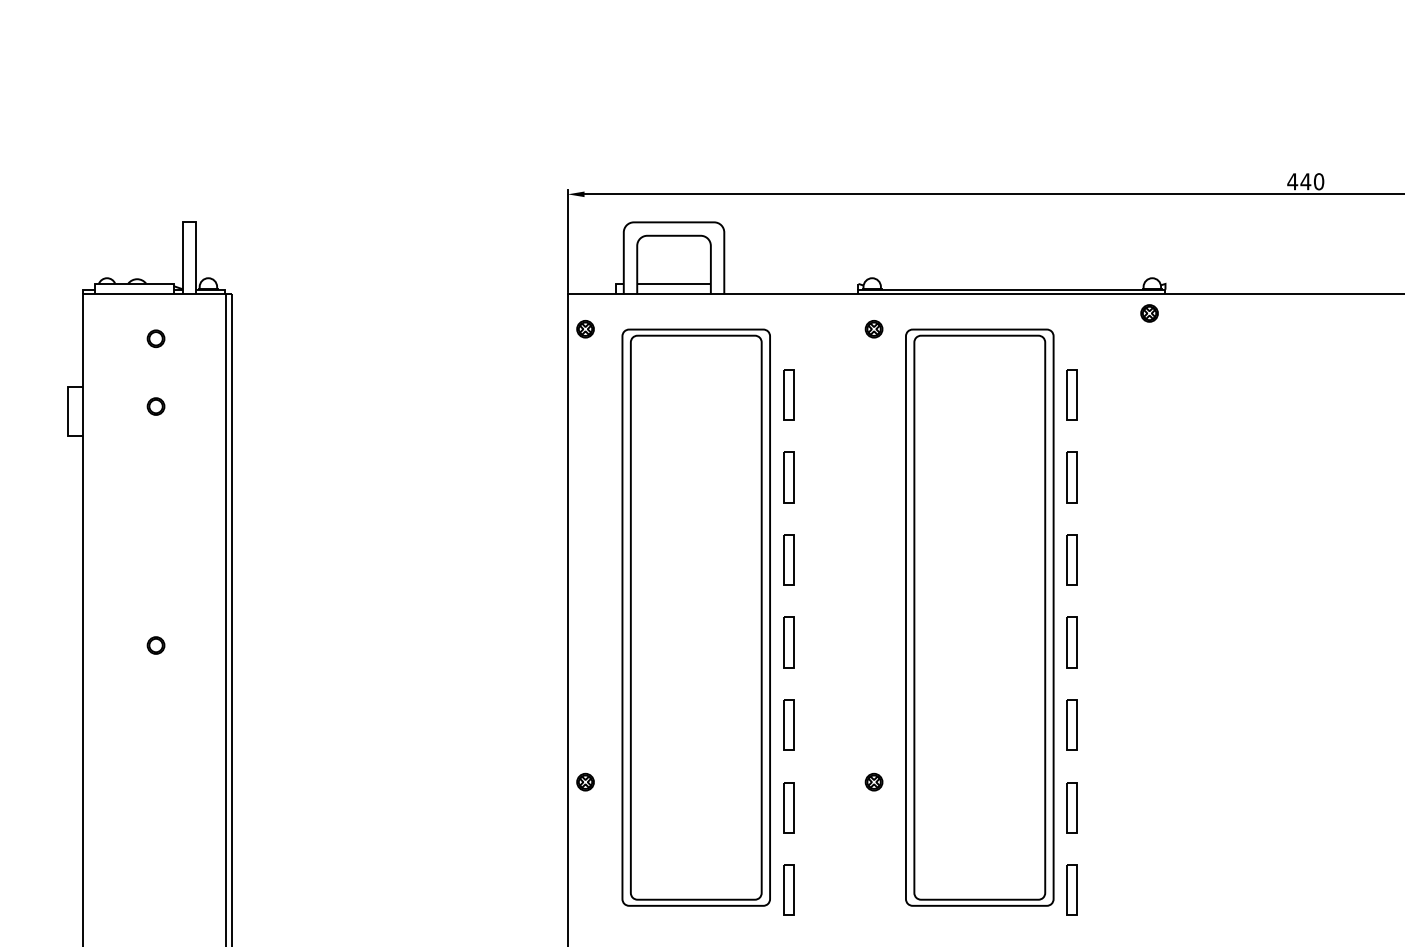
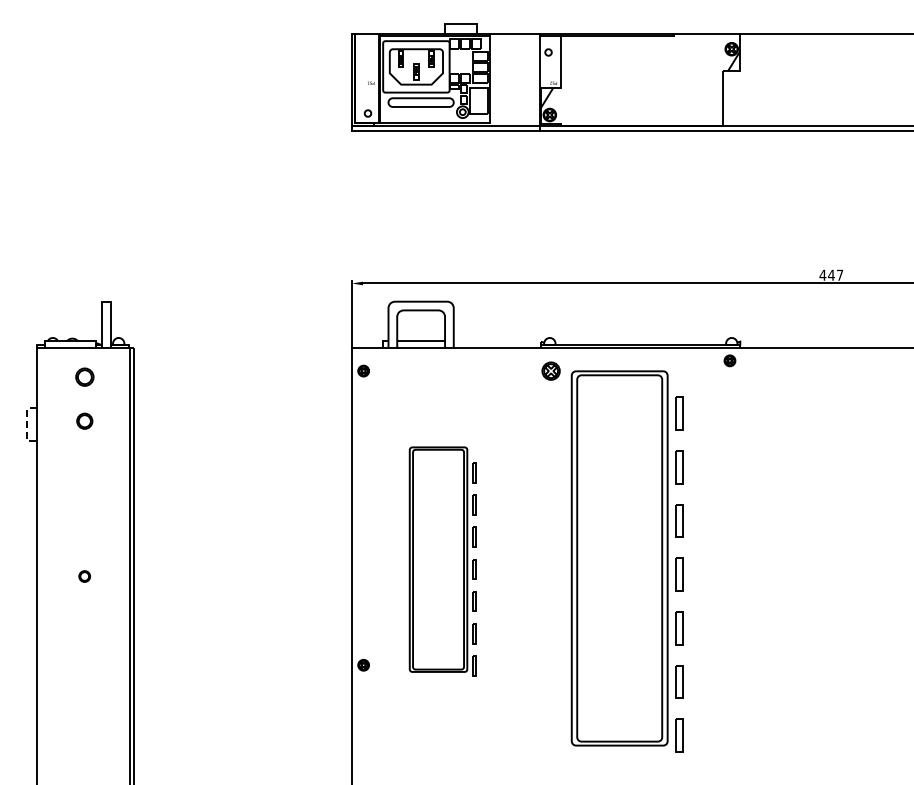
text: (1318, 180) -> (839, 274), 440 -> 447
part: (873, 328) -> (550, 370), size x1.6
part: (155, 339) -> (84, 377), size x1.6
part: (155, 406) -> (84, 421), size x1.4
line: (67, 412) -> (27, 425), solid -> dashed
part: (706, 622) -> (442, 561), size x0.6
part: (873, 782) -> (550, 665), removed

